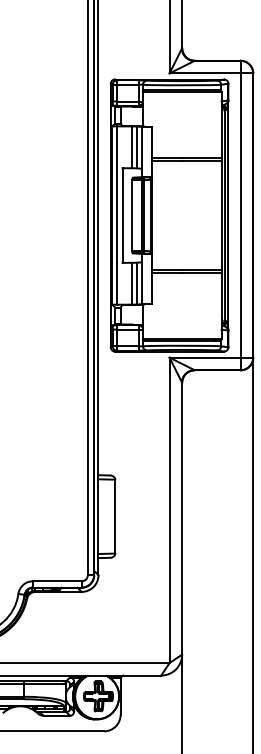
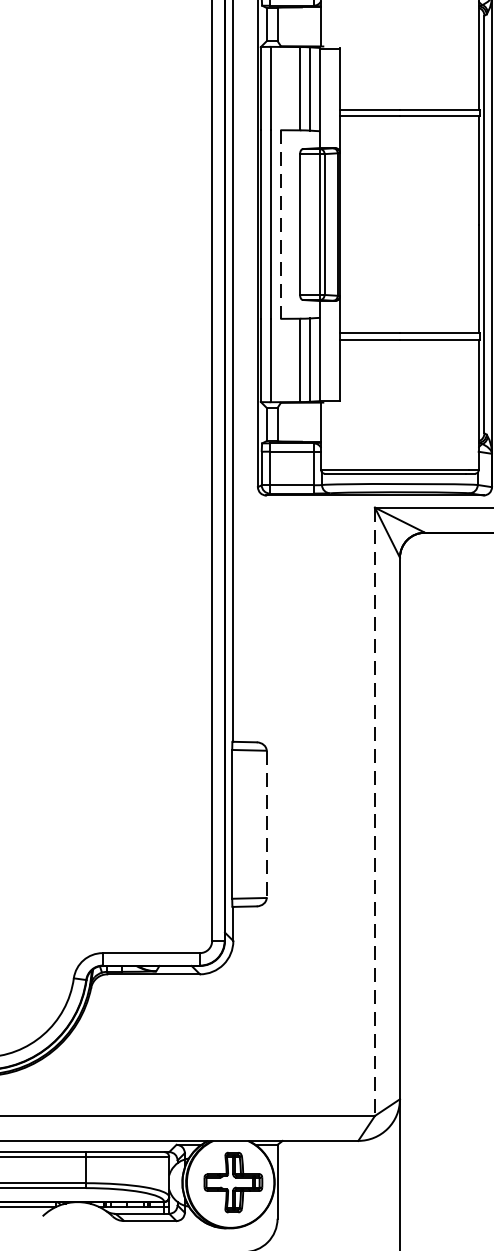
line: (122, 216) -> (281, 226), solid -> dashed
line: (169, 510) -> (374, 812), solid -> dashed
line: (115, 516) -> (267, 824), solid -> dashed

